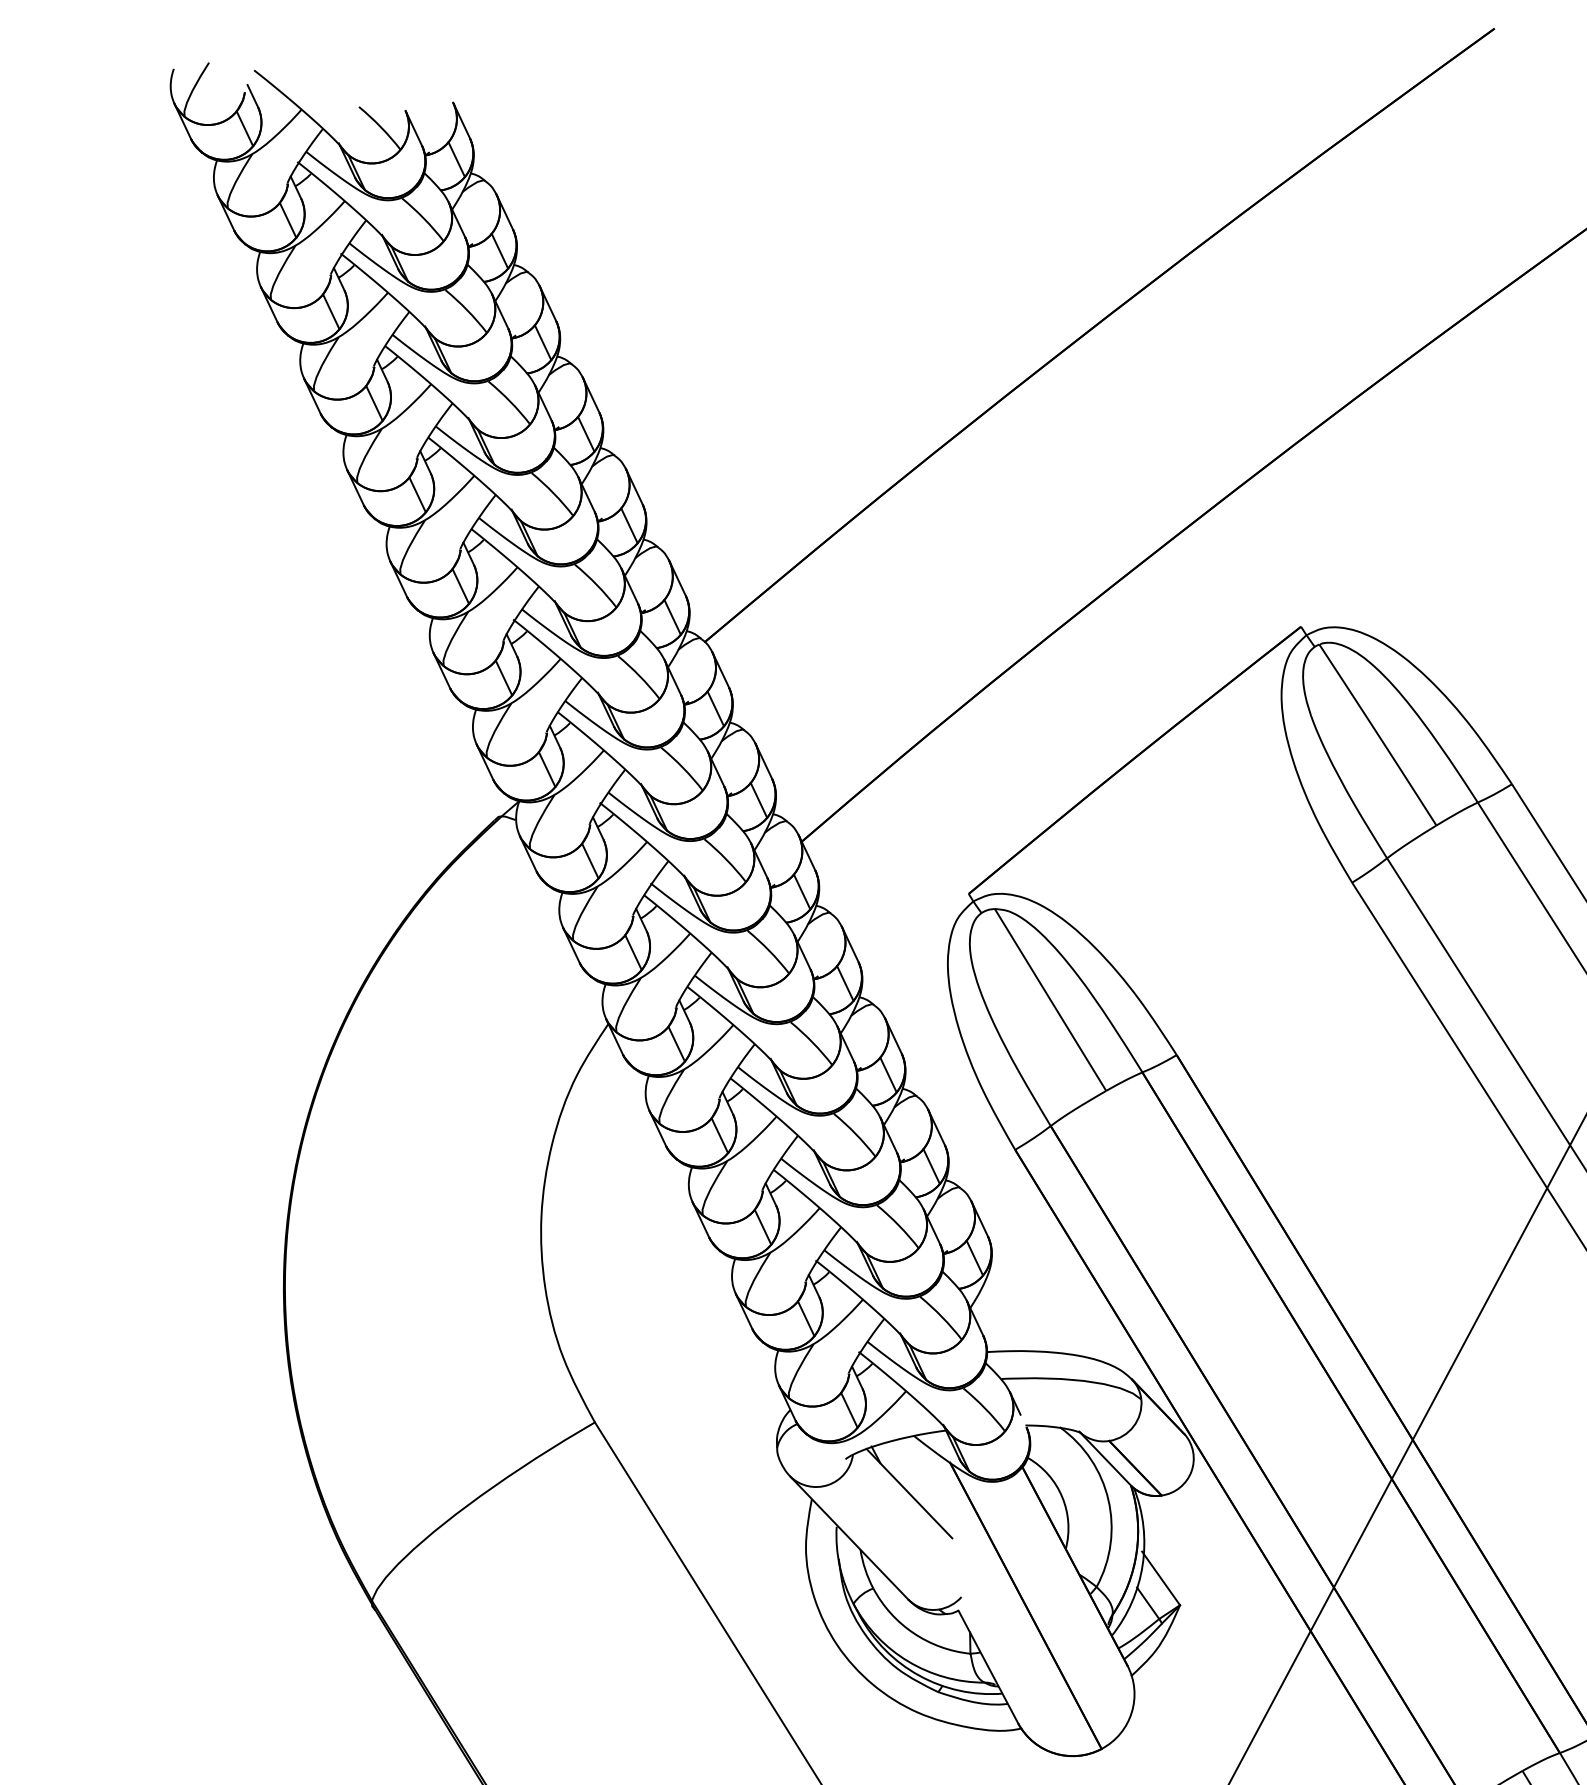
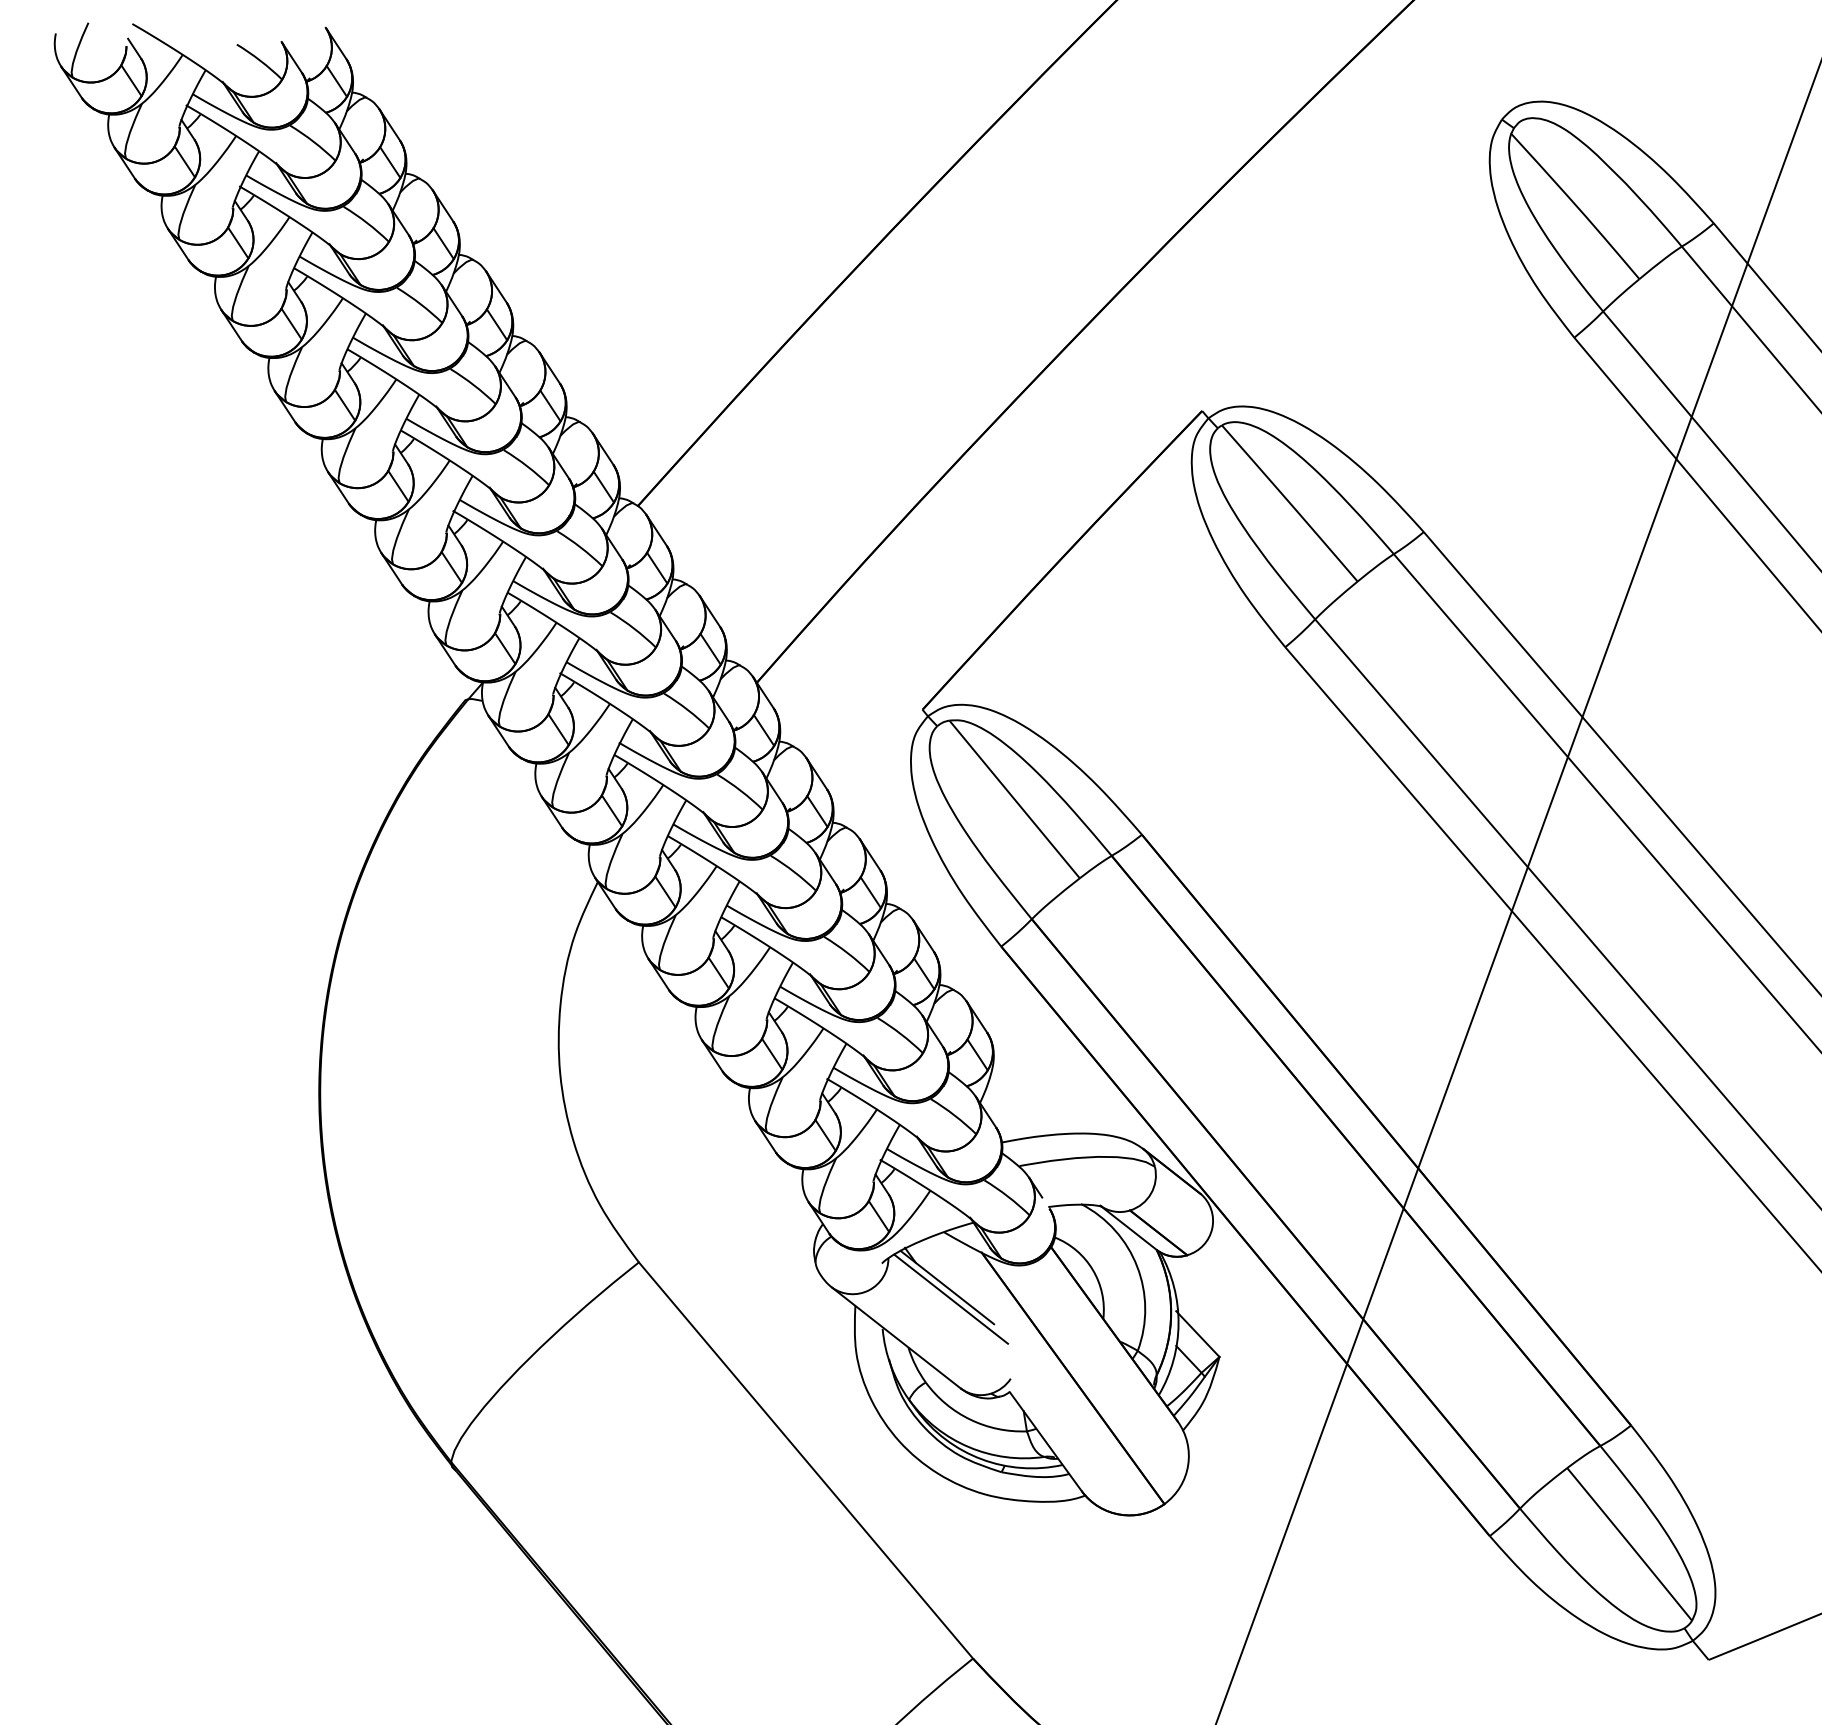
line: (912, 1505) -> (951, 1298), added

